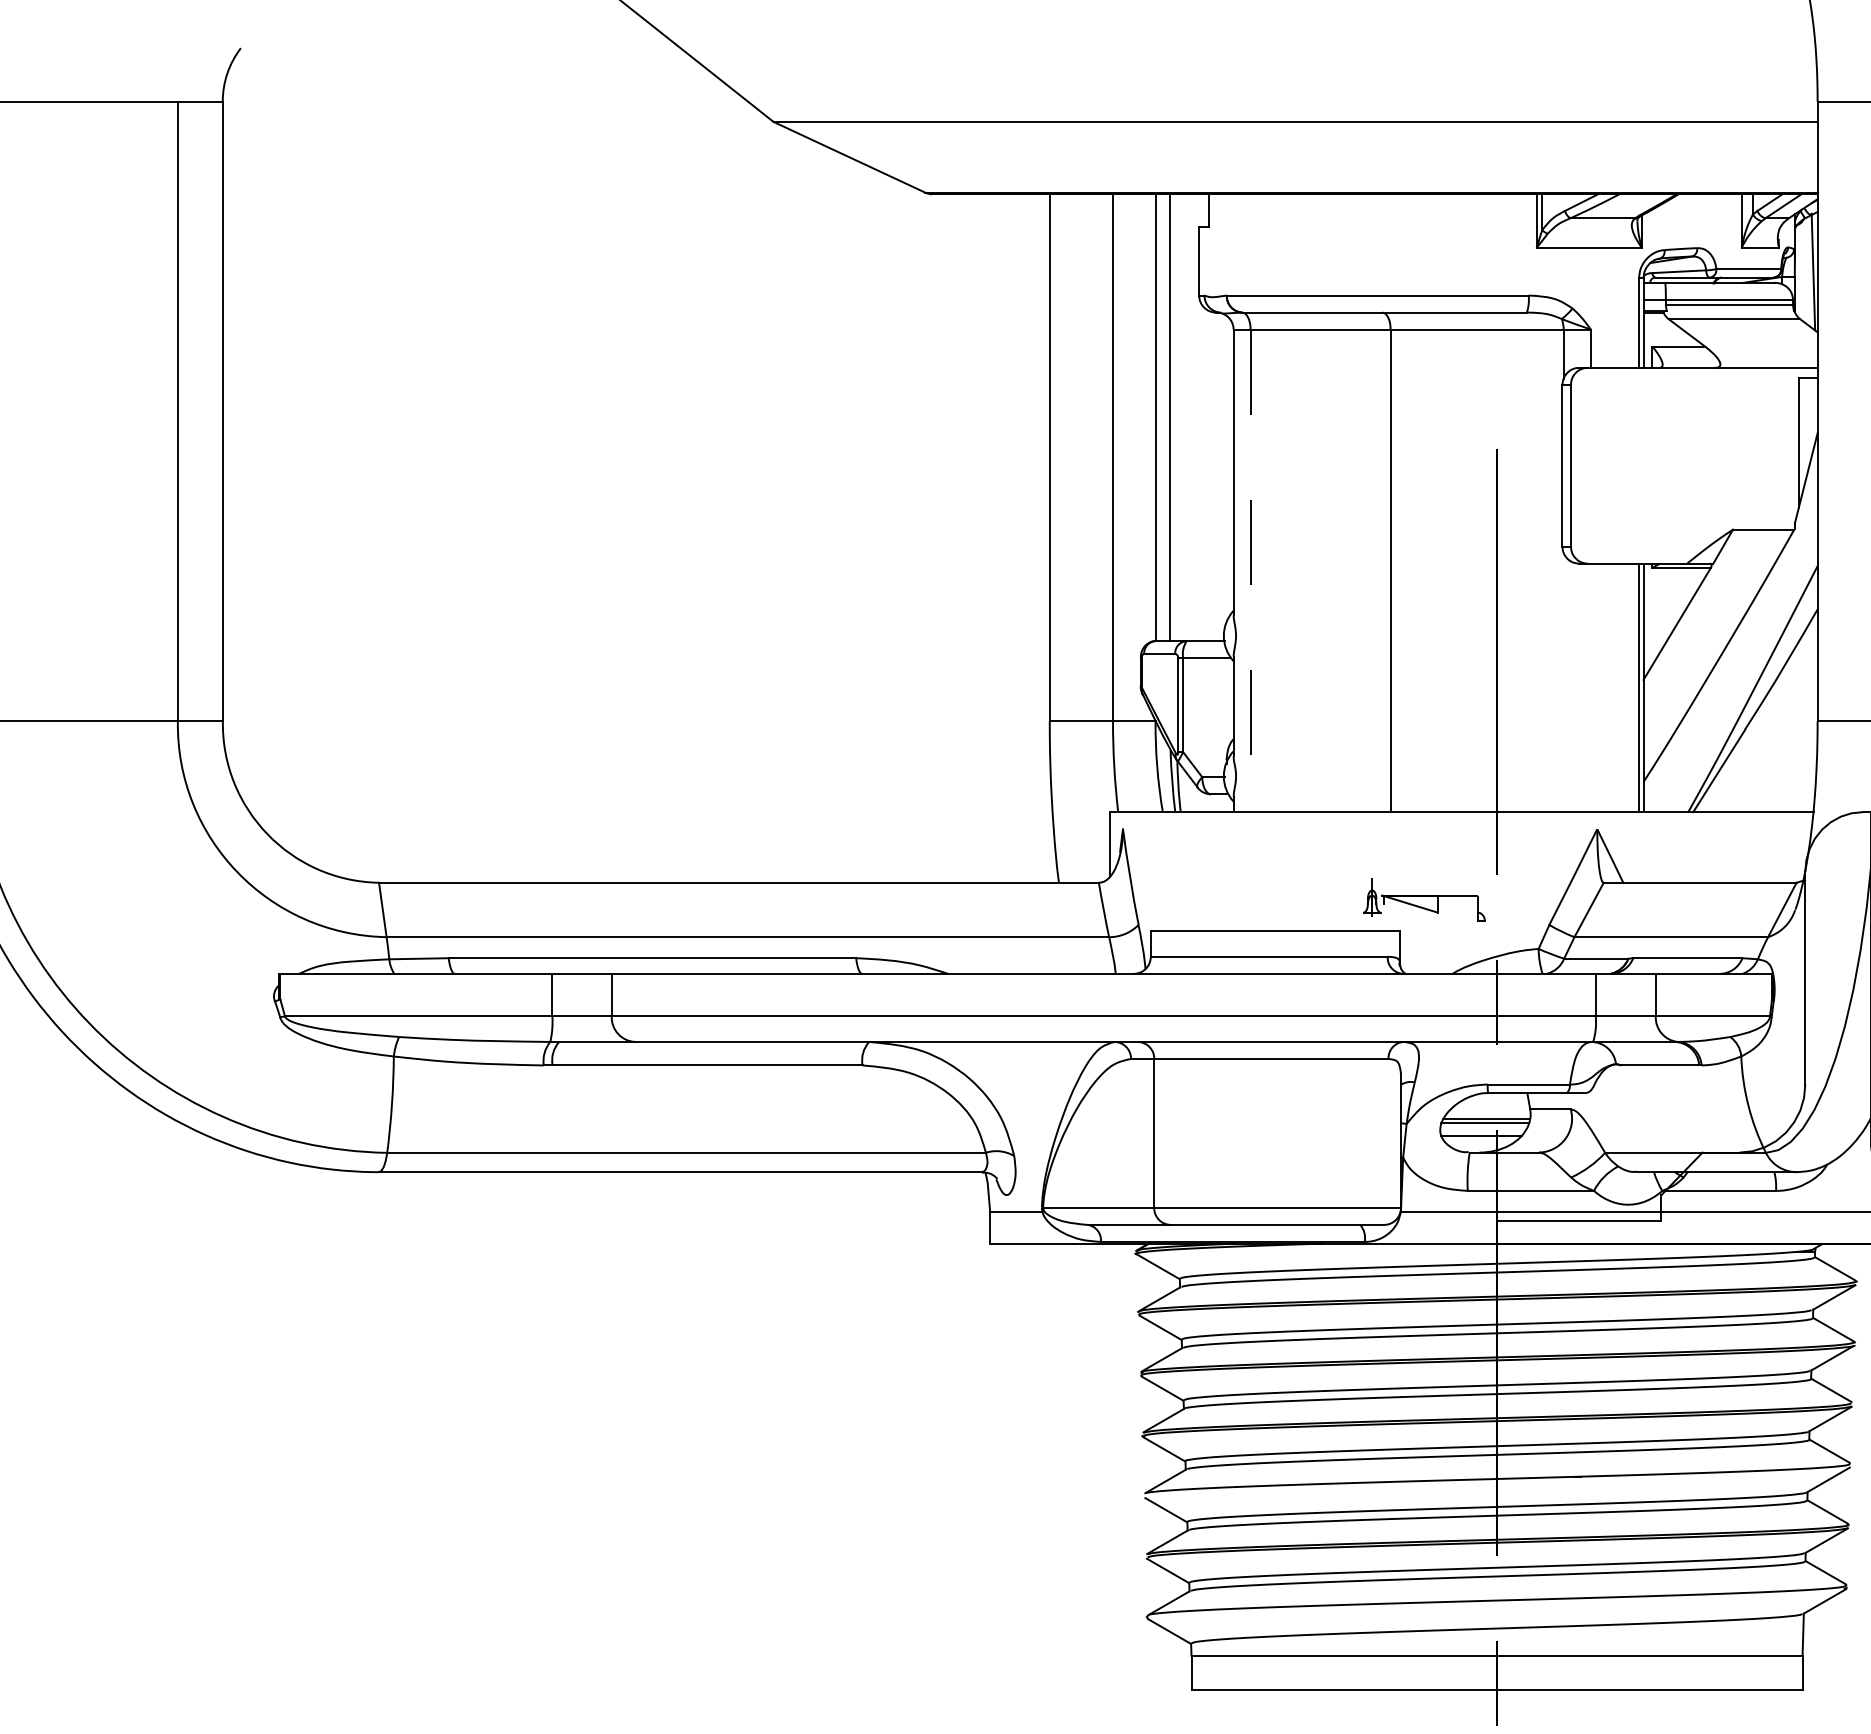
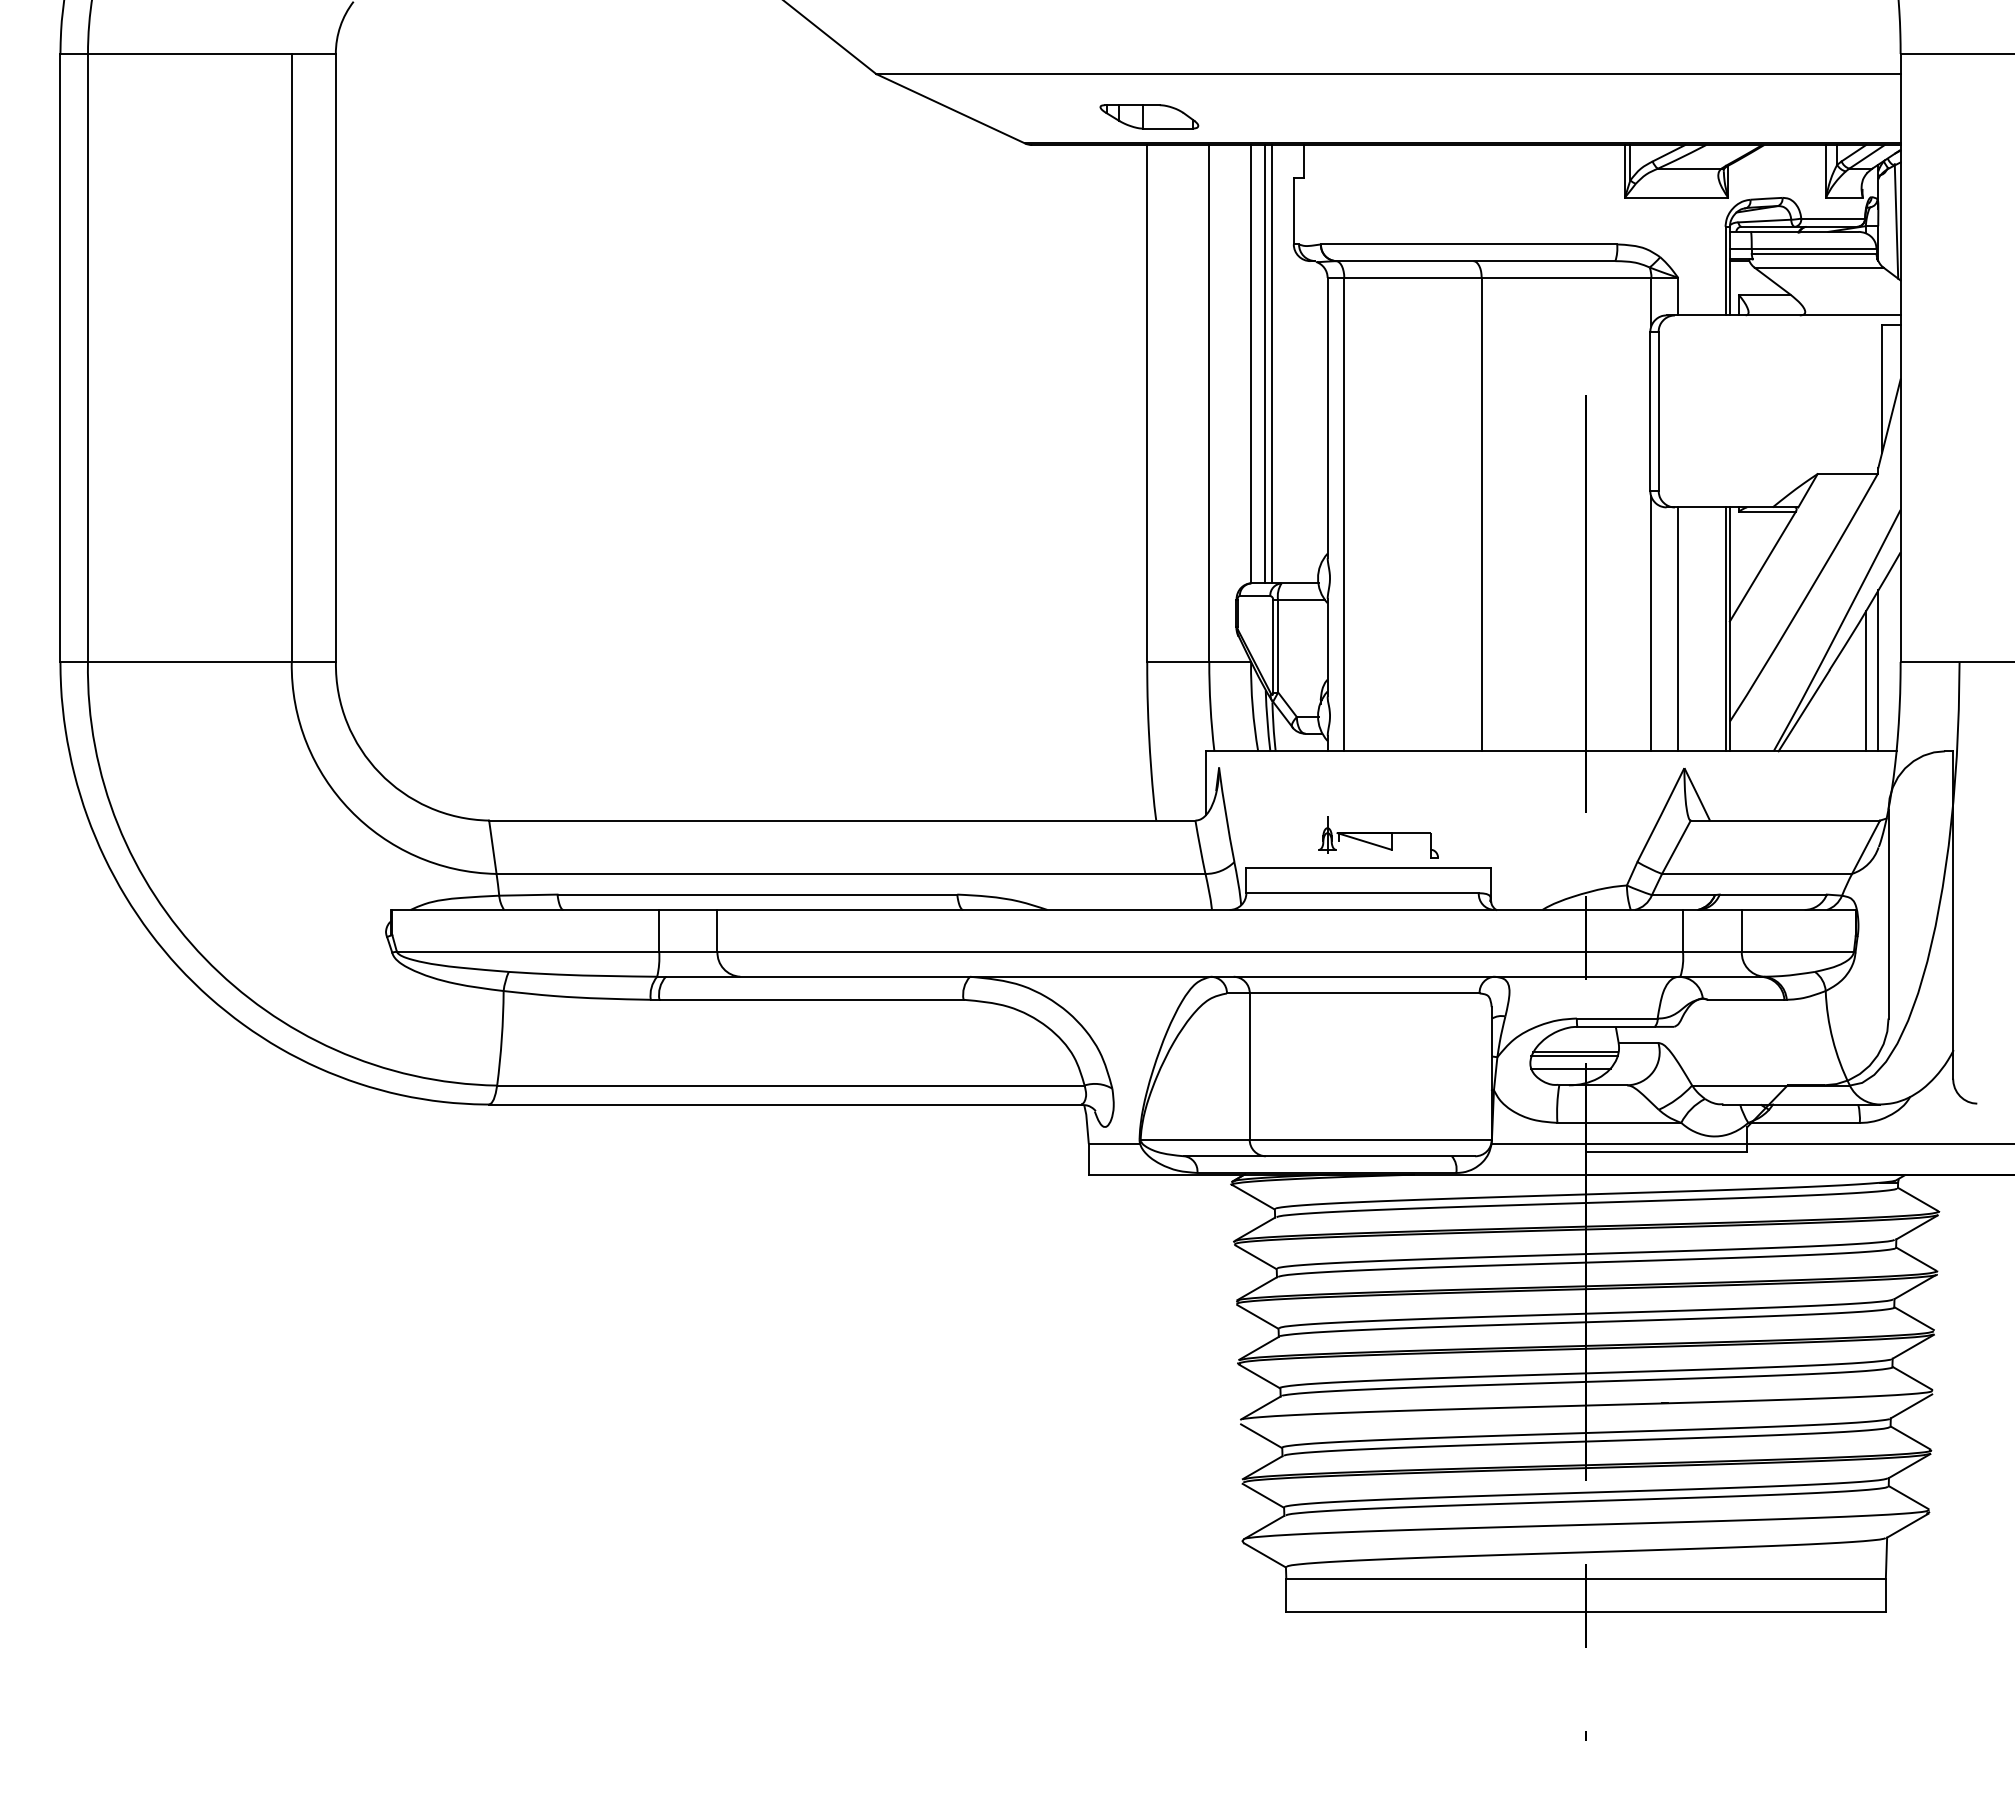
part: (1052, 165) -> (1149, 116), added
line: (1176, 417) -> (1271, 364), added
line: (1250, 570) -> (1344, 514), dashed -> solid
line: (1563, 681) -> (1651, 623), added
line: (1591, 688) -> (1678, 629), added
line: (1795, 729) -> (1878, 670), added
line: (1781, 739) -> (1865, 680), added
part: (1424, 900) -> (1378, 837), moved

